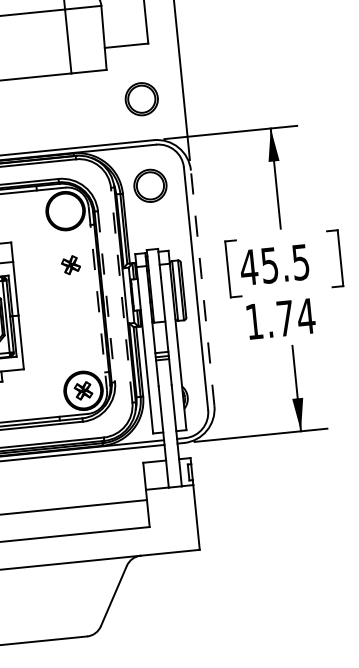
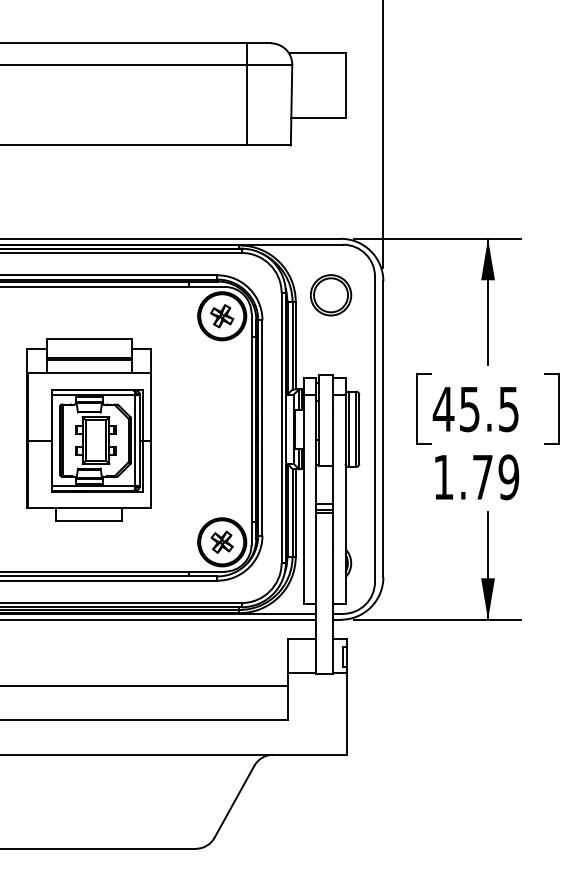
part: (142, 99) -> (331, 186), removed
part: (71, 265) -> (222, 316), moved
line: (202, 288) -> (383, 429), dashed -> solid
line: (121, 294) -> (281, 427), dashed -> solid
line: (106, 297) -> (262, 428), dashed -> solid
line: (97, 298) -> (251, 429), dashed -> solid
text: (305, 316) -> (508, 477), 1.74 -> 1.79

